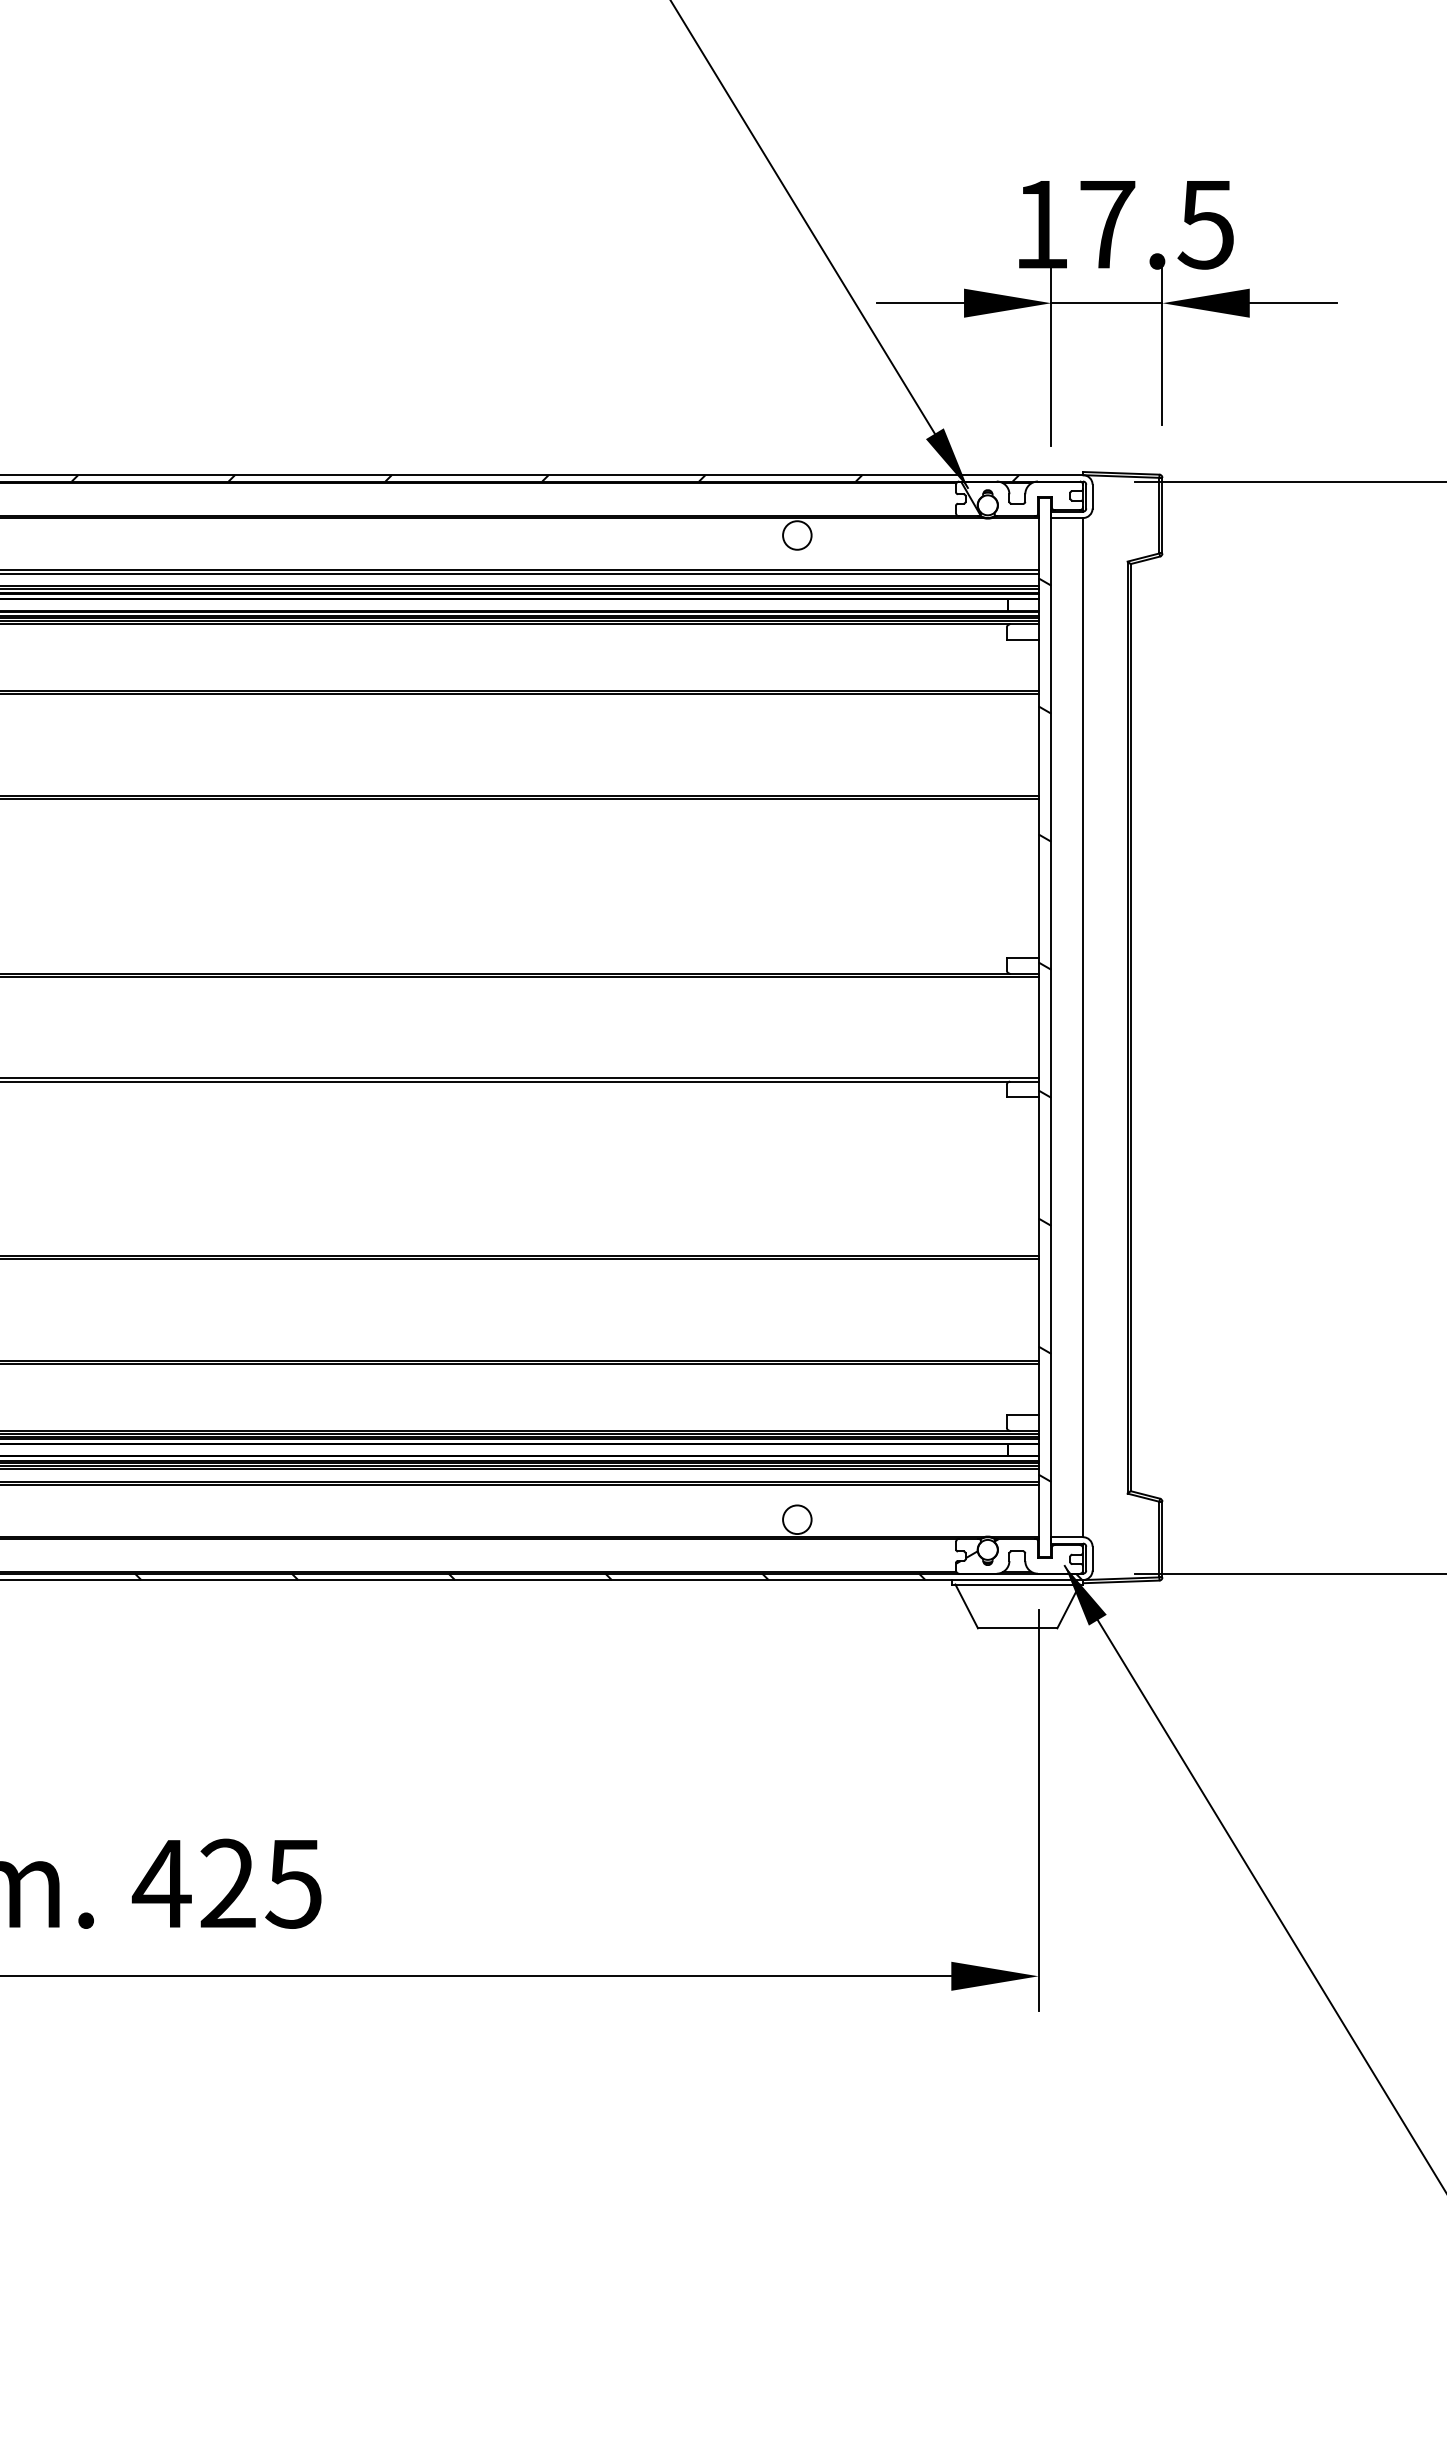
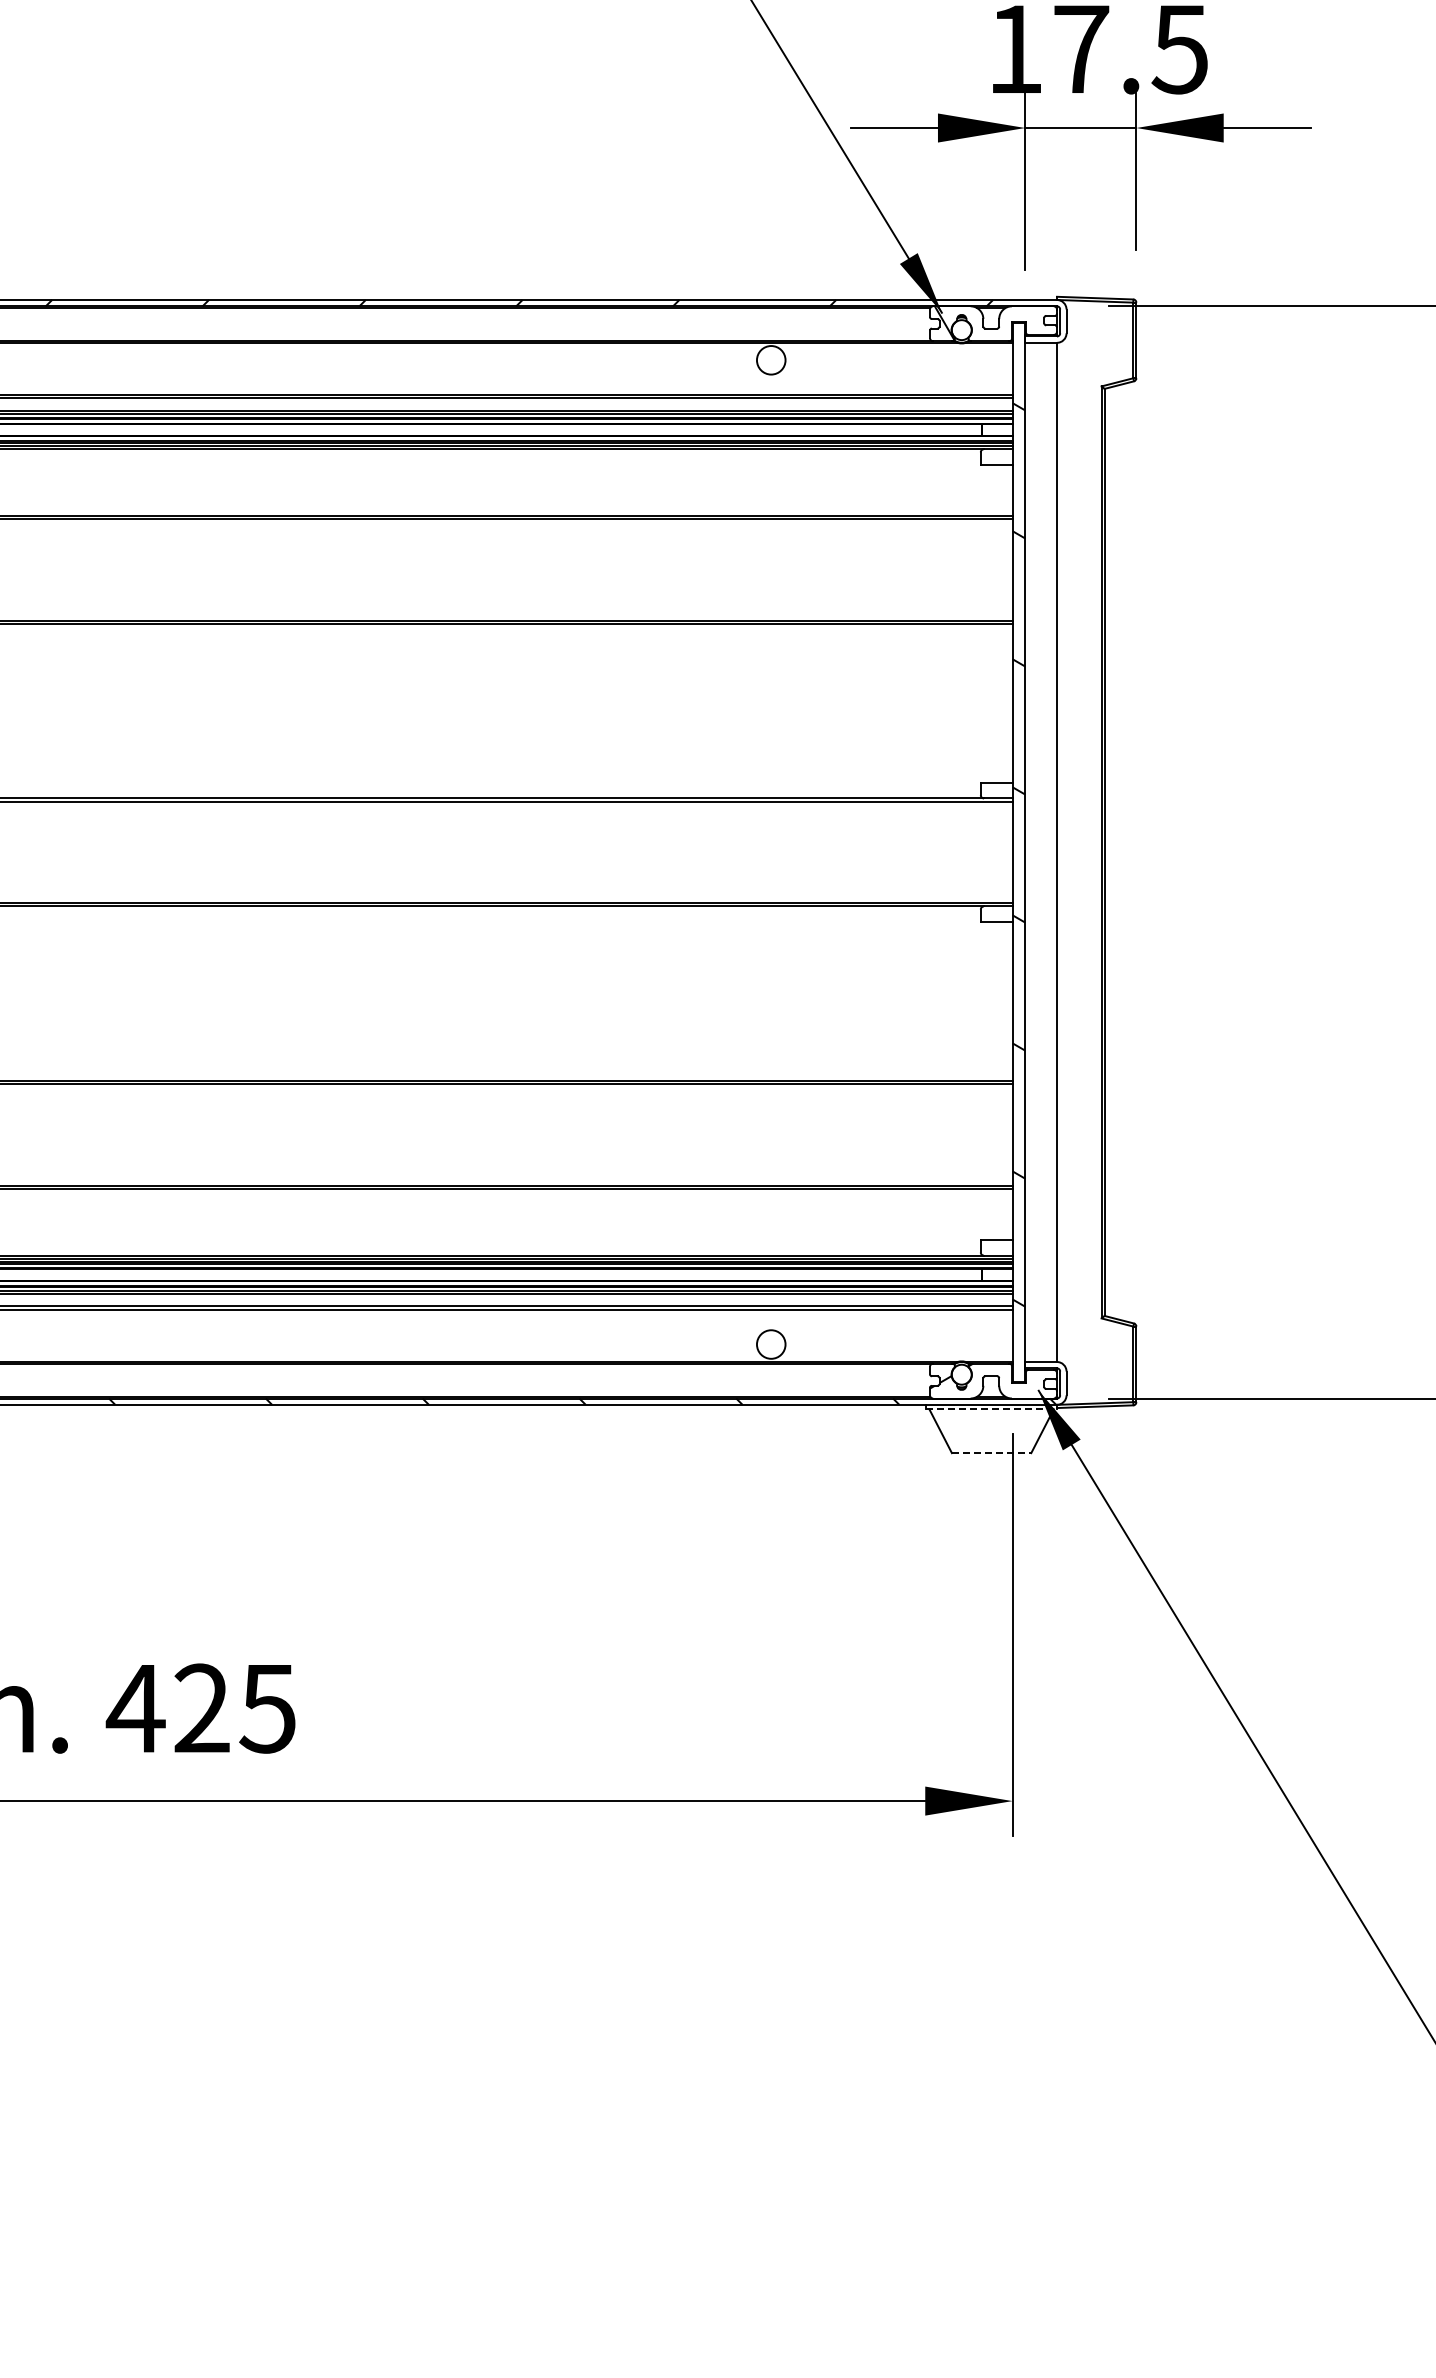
line: (1018, 1584) -> (992, 1409), solid -> dashed
line: (1017, 1628) -> (991, 1453), solid -> dashed

